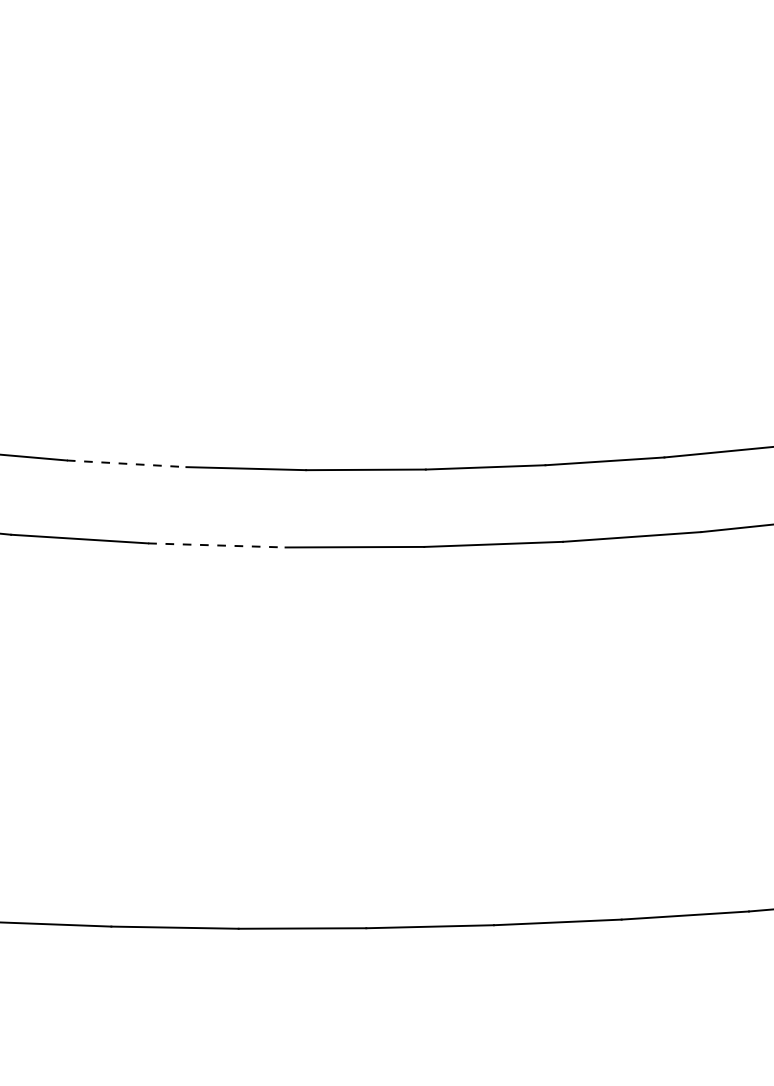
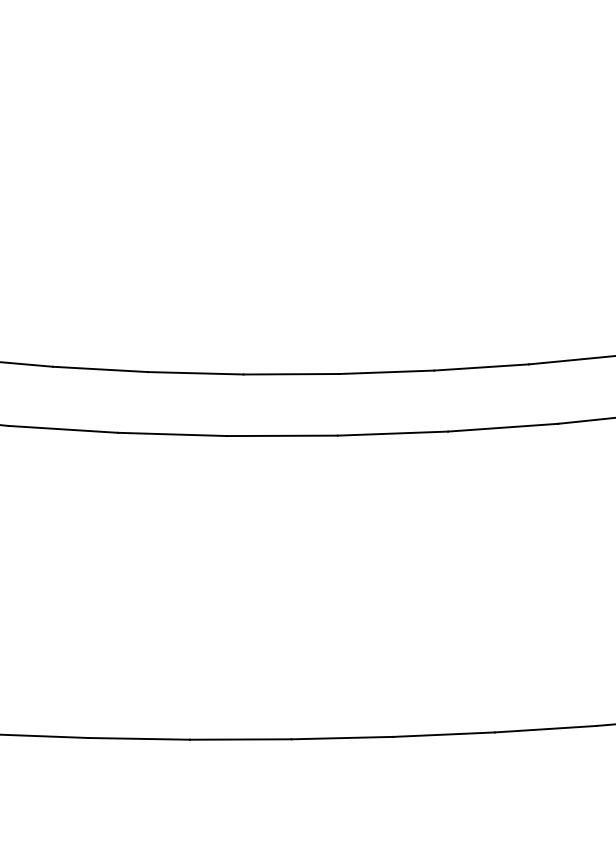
line: (126, 463) -> (100, 369), dashed -> solid
line: (216, 545) -> (172, 434), dashed -> solid

